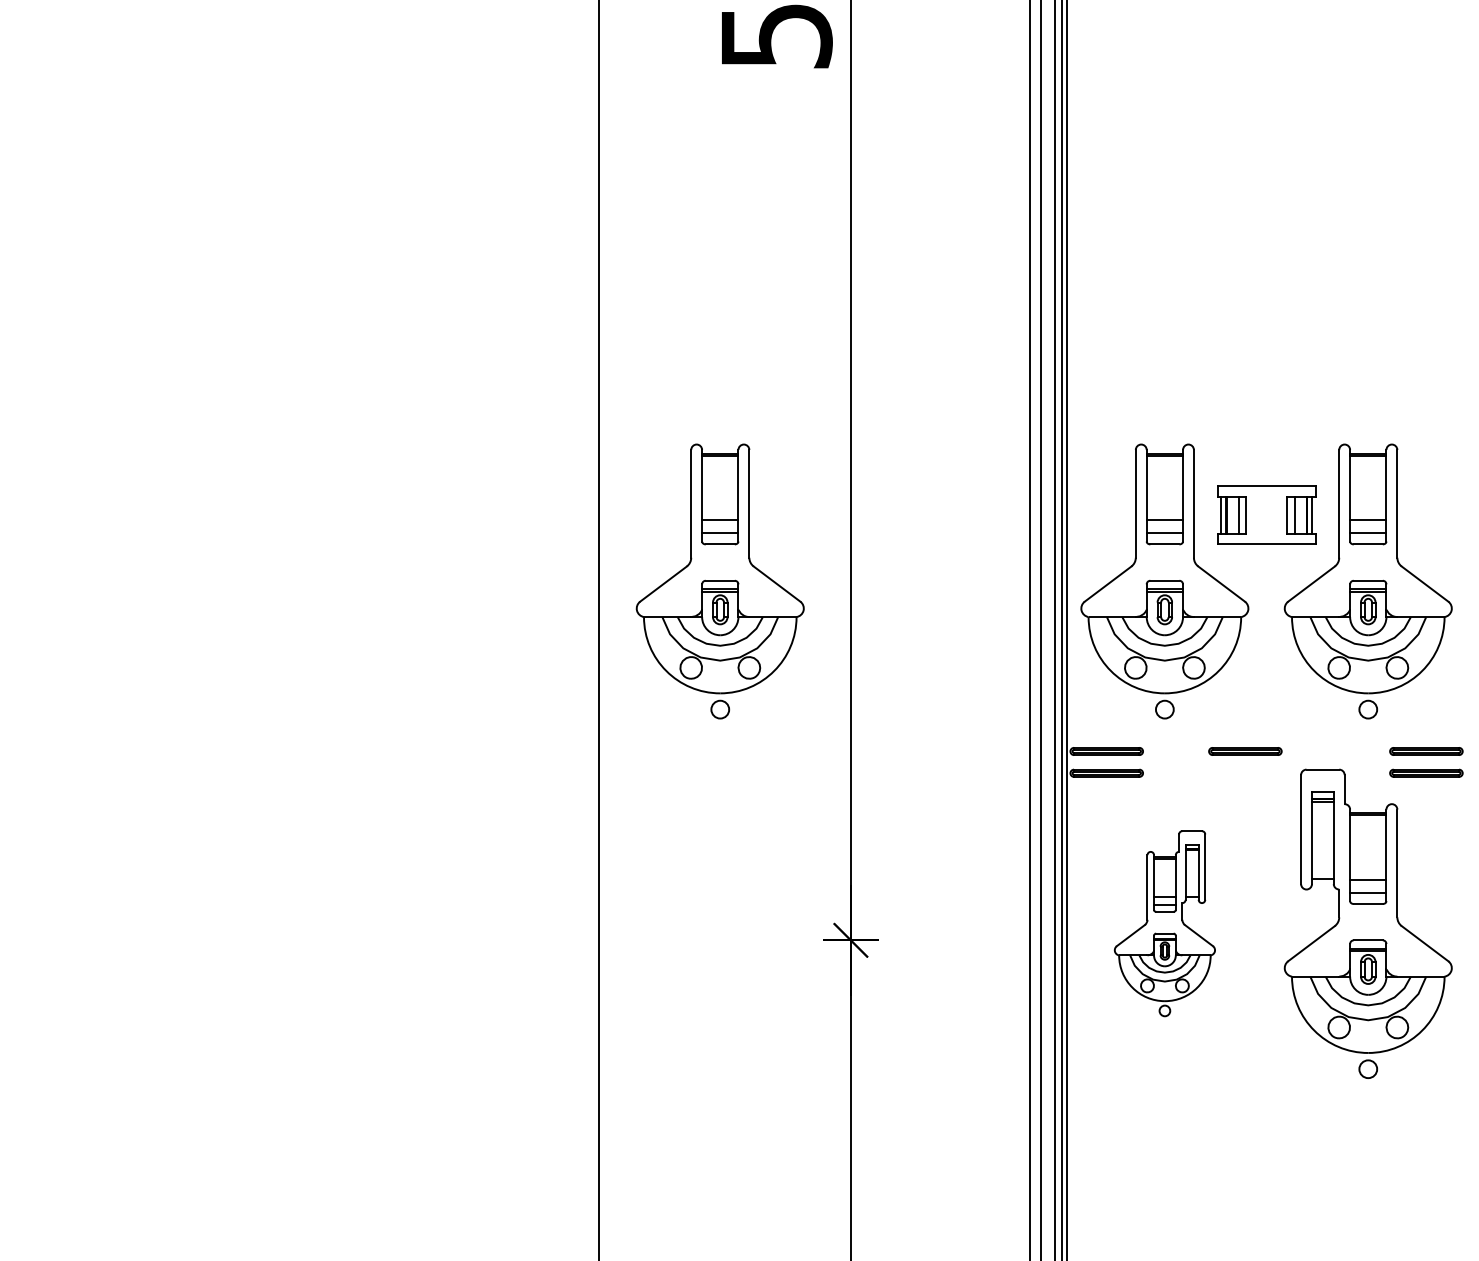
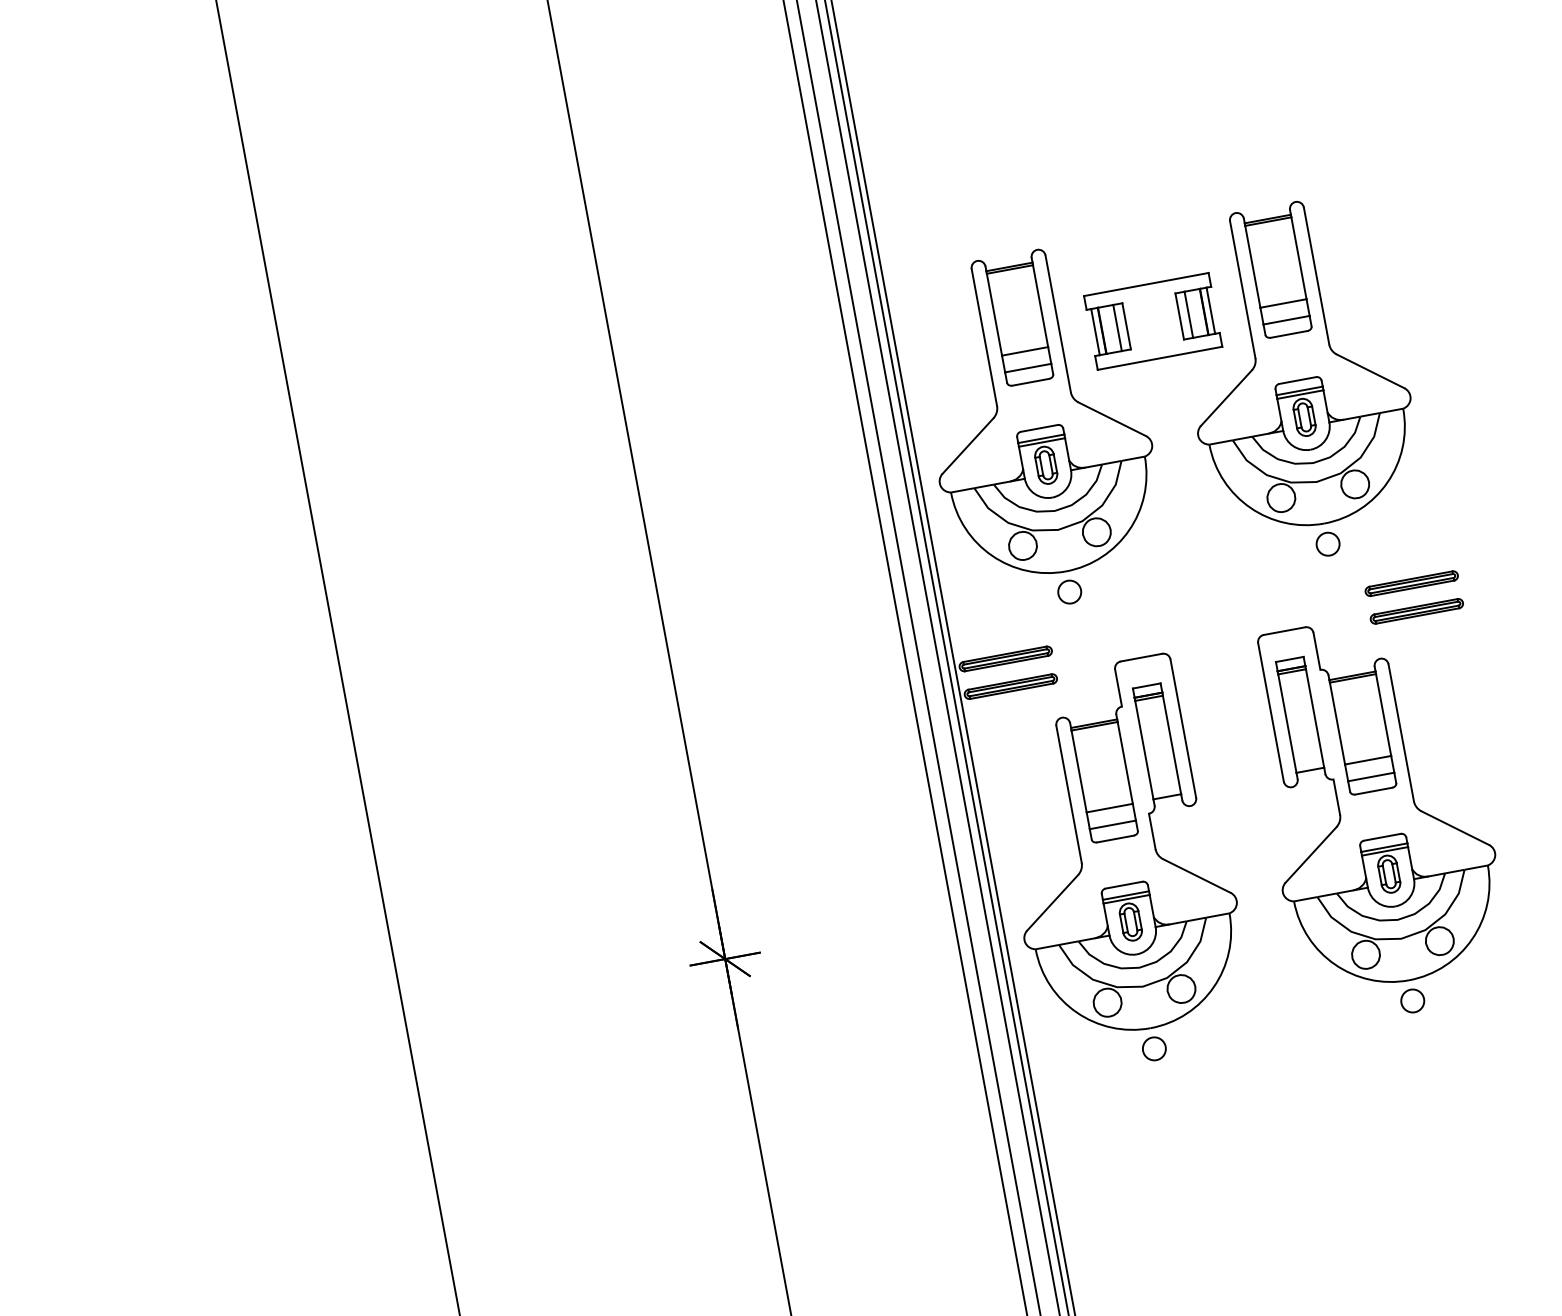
part: (719, 581) -> (473, 534), removed
part: (1245, 751) -> (1181, 626), removed
part: (1164, 923) -> (1119, 863), size x1.67

